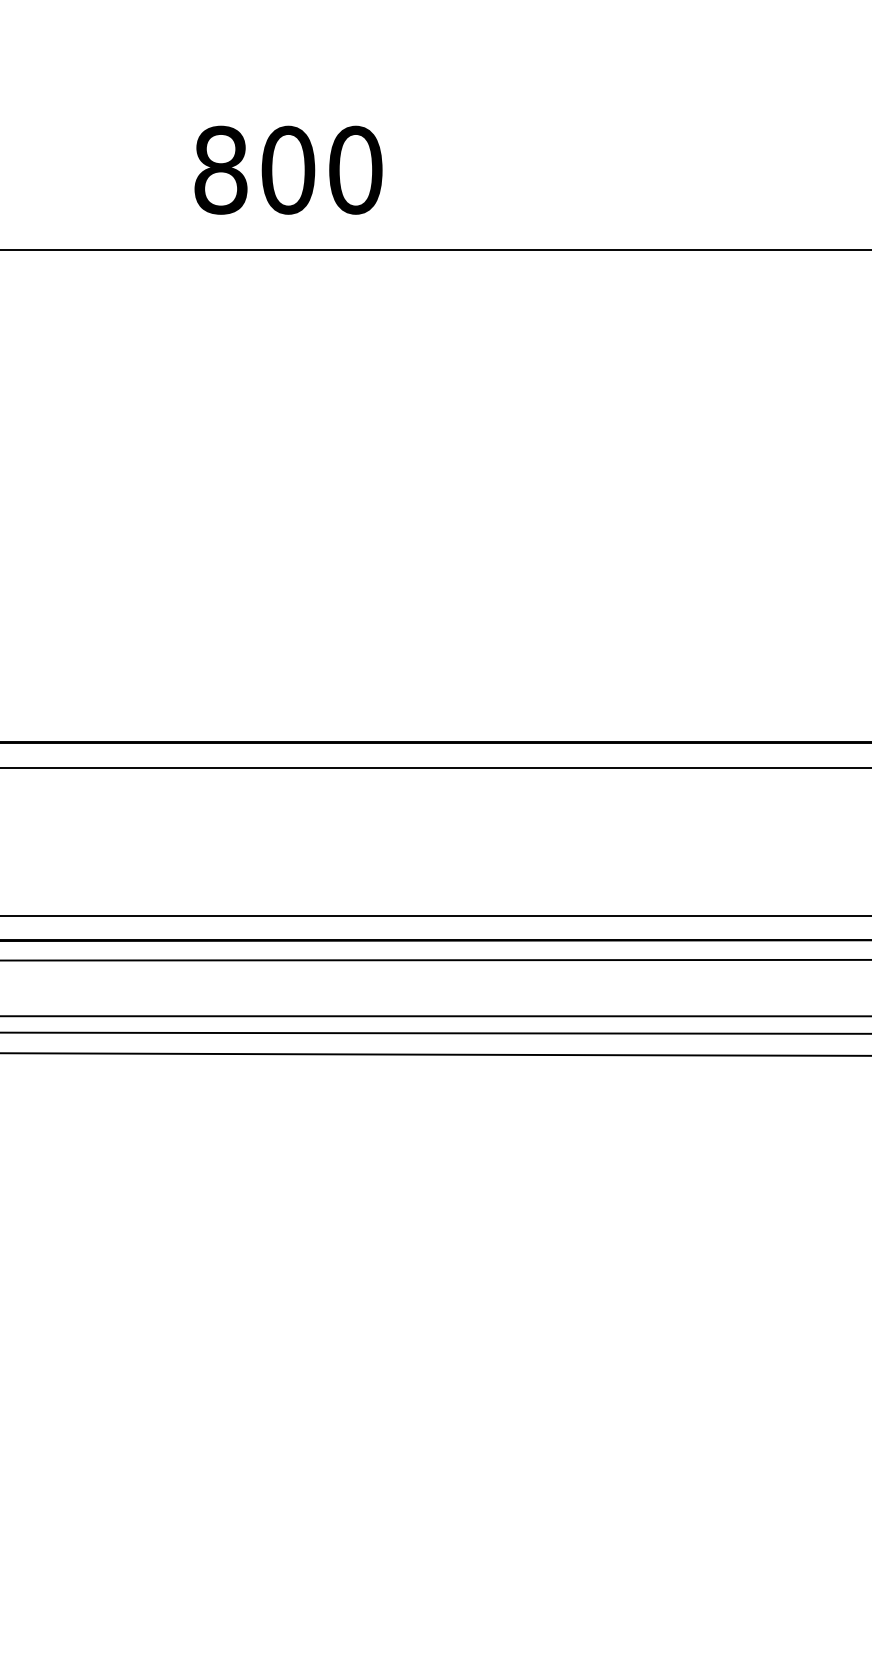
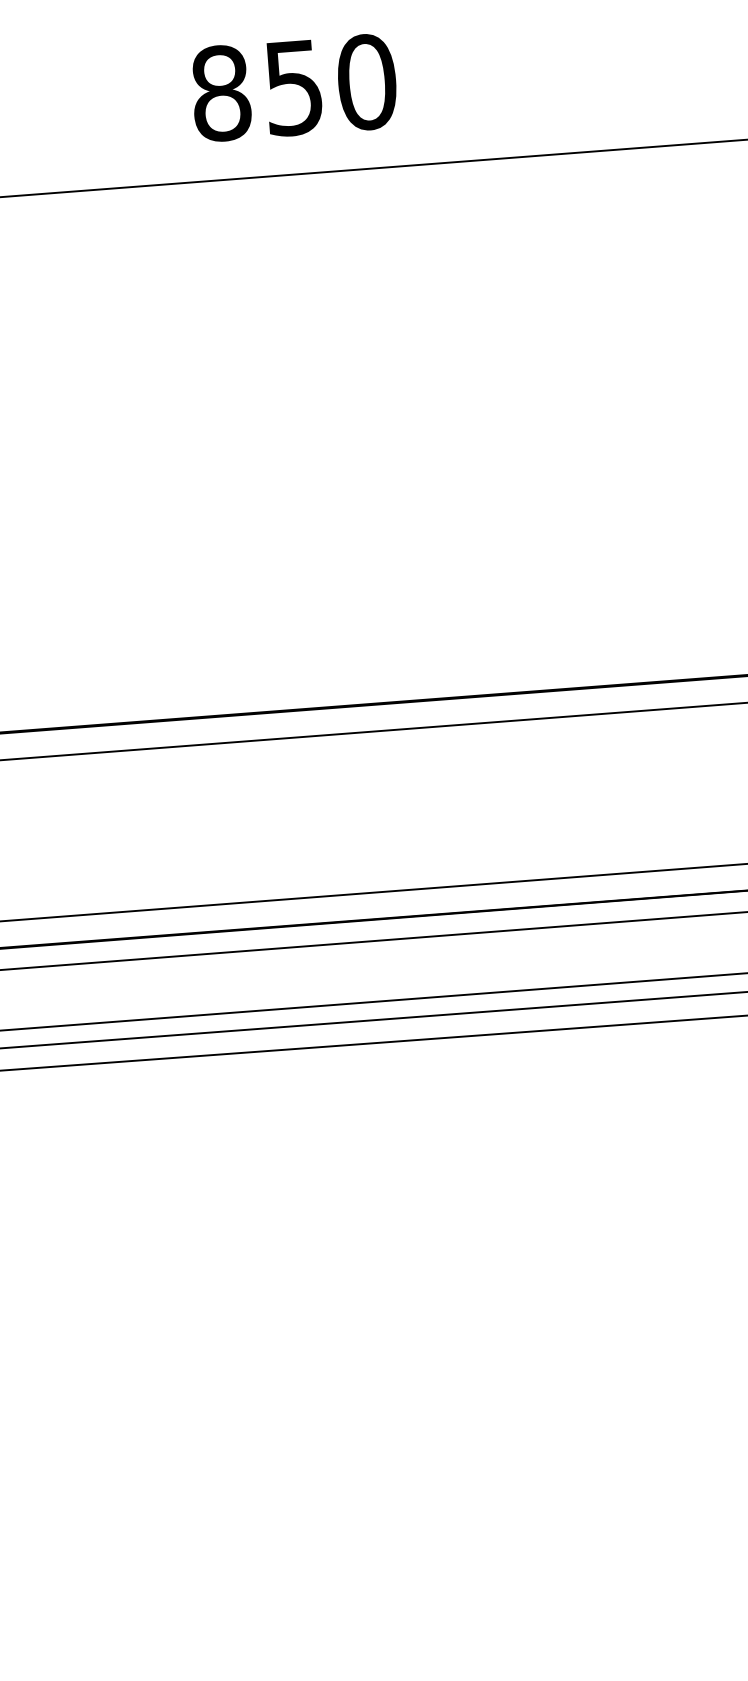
text: (288, 169) -> (294, 87), 800 -> 850

